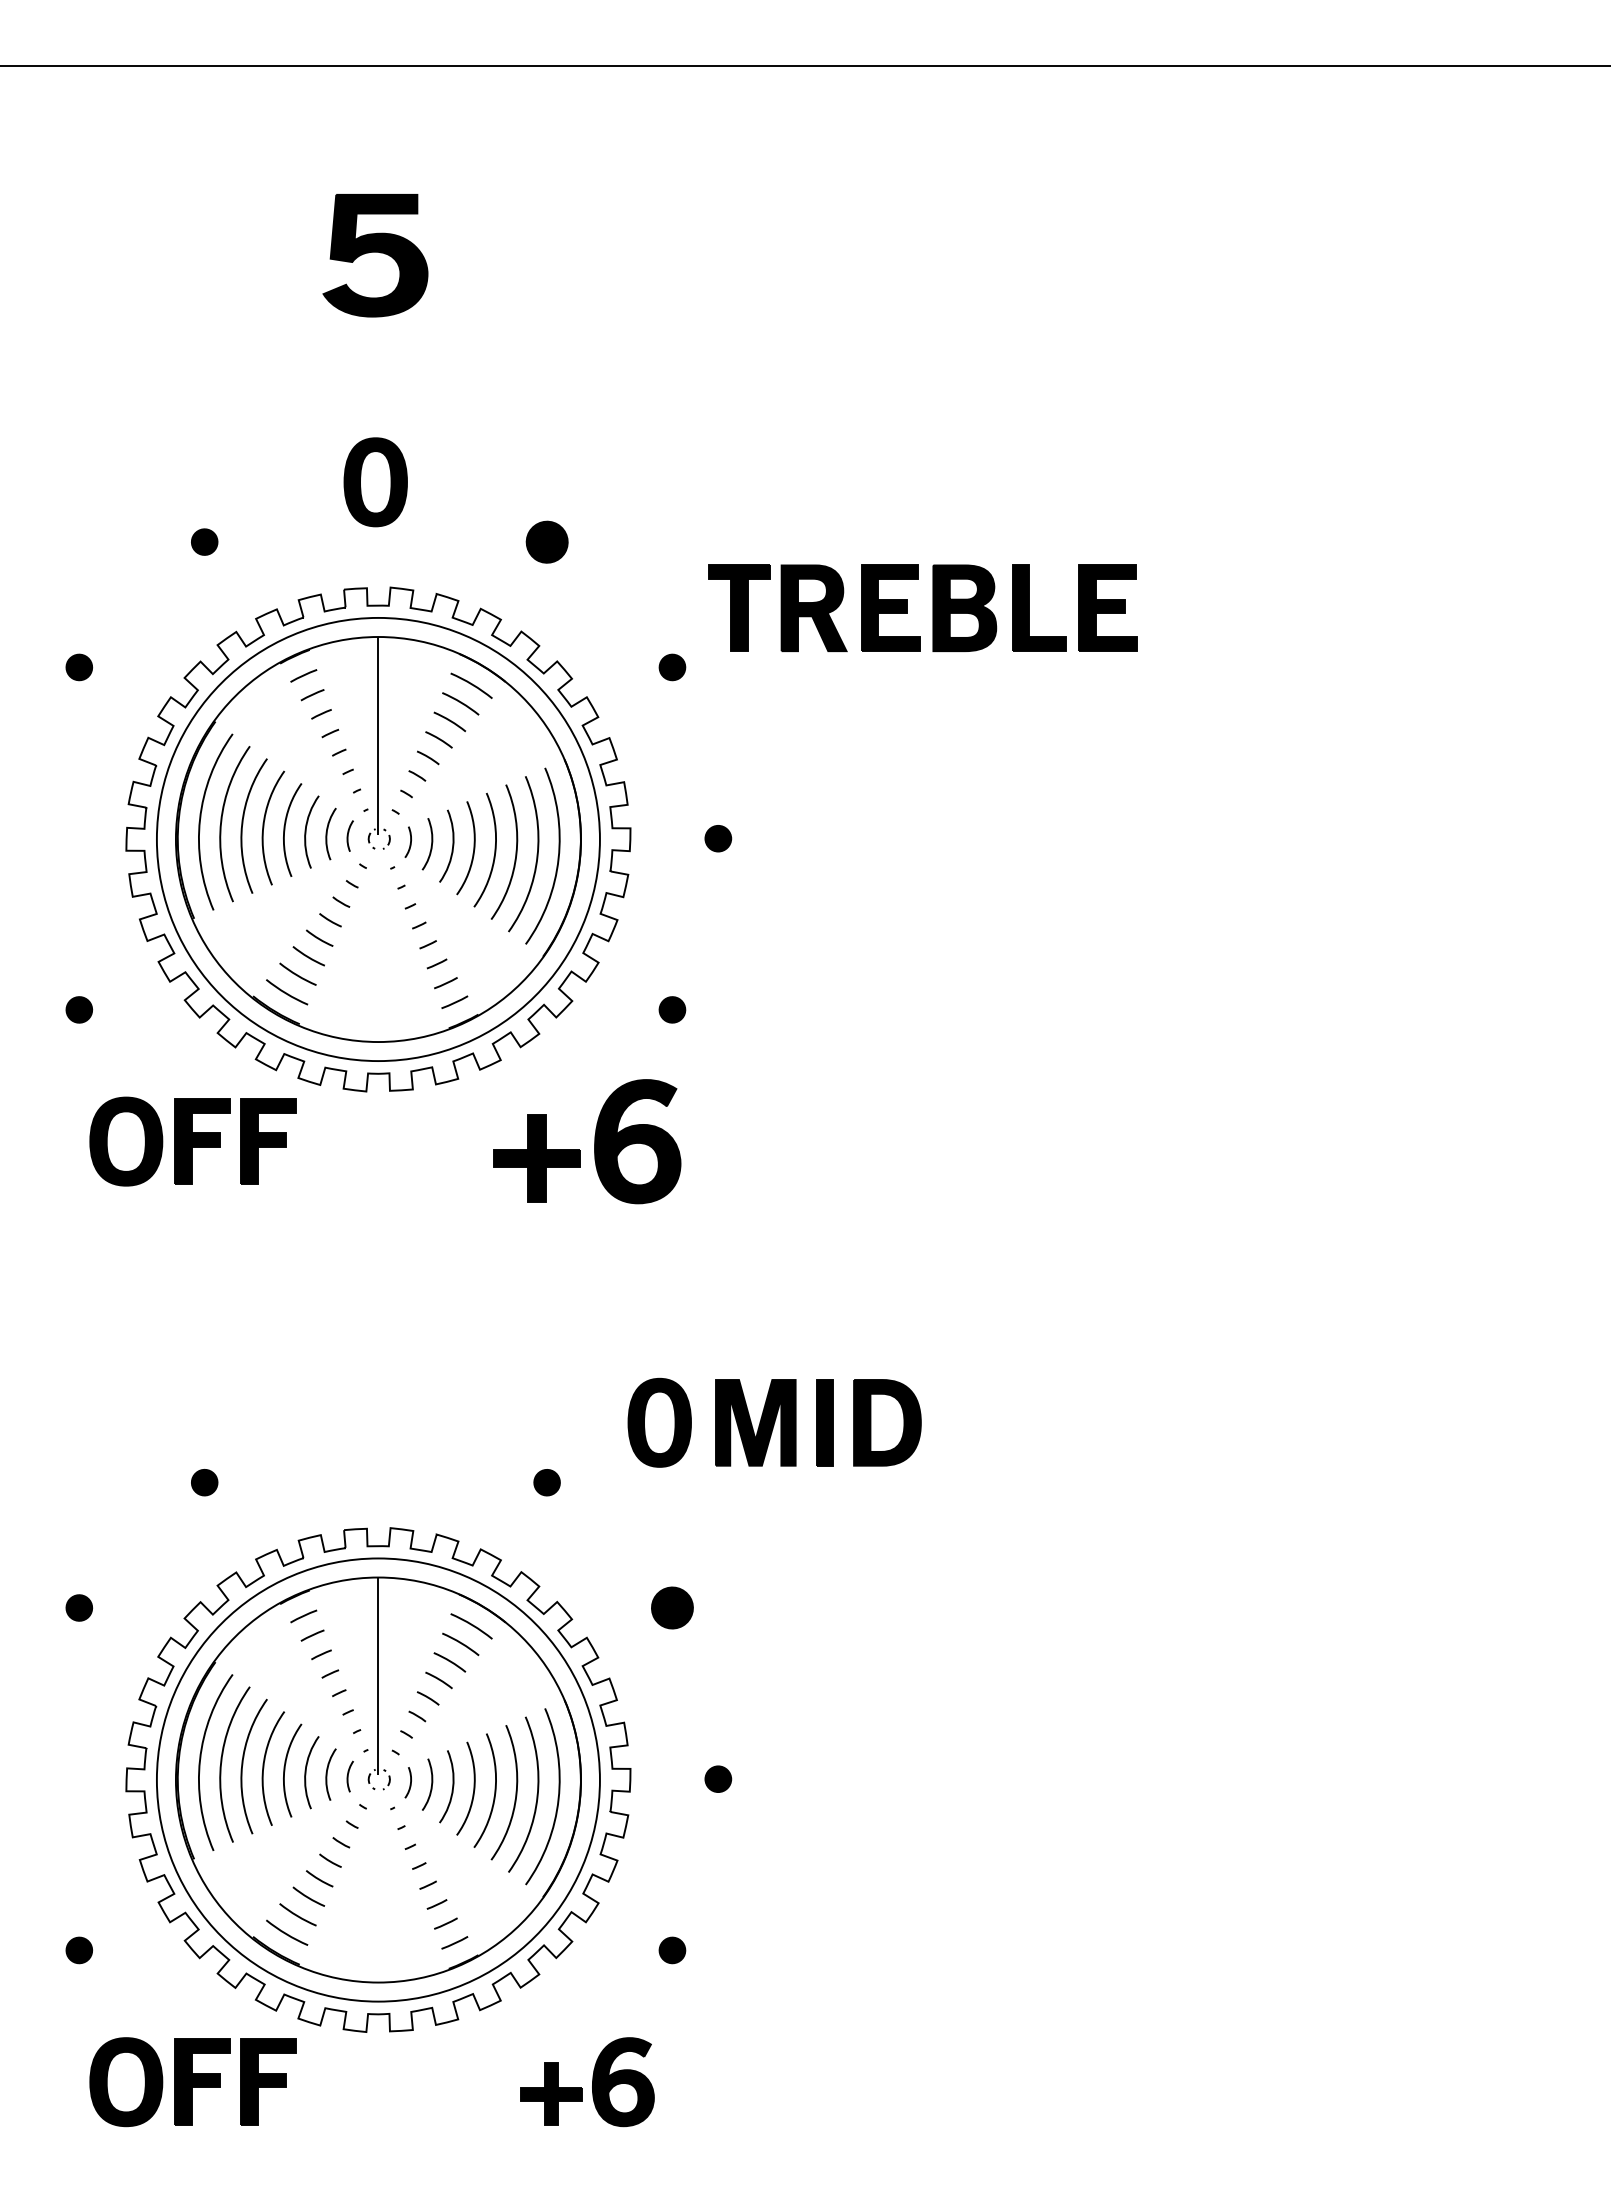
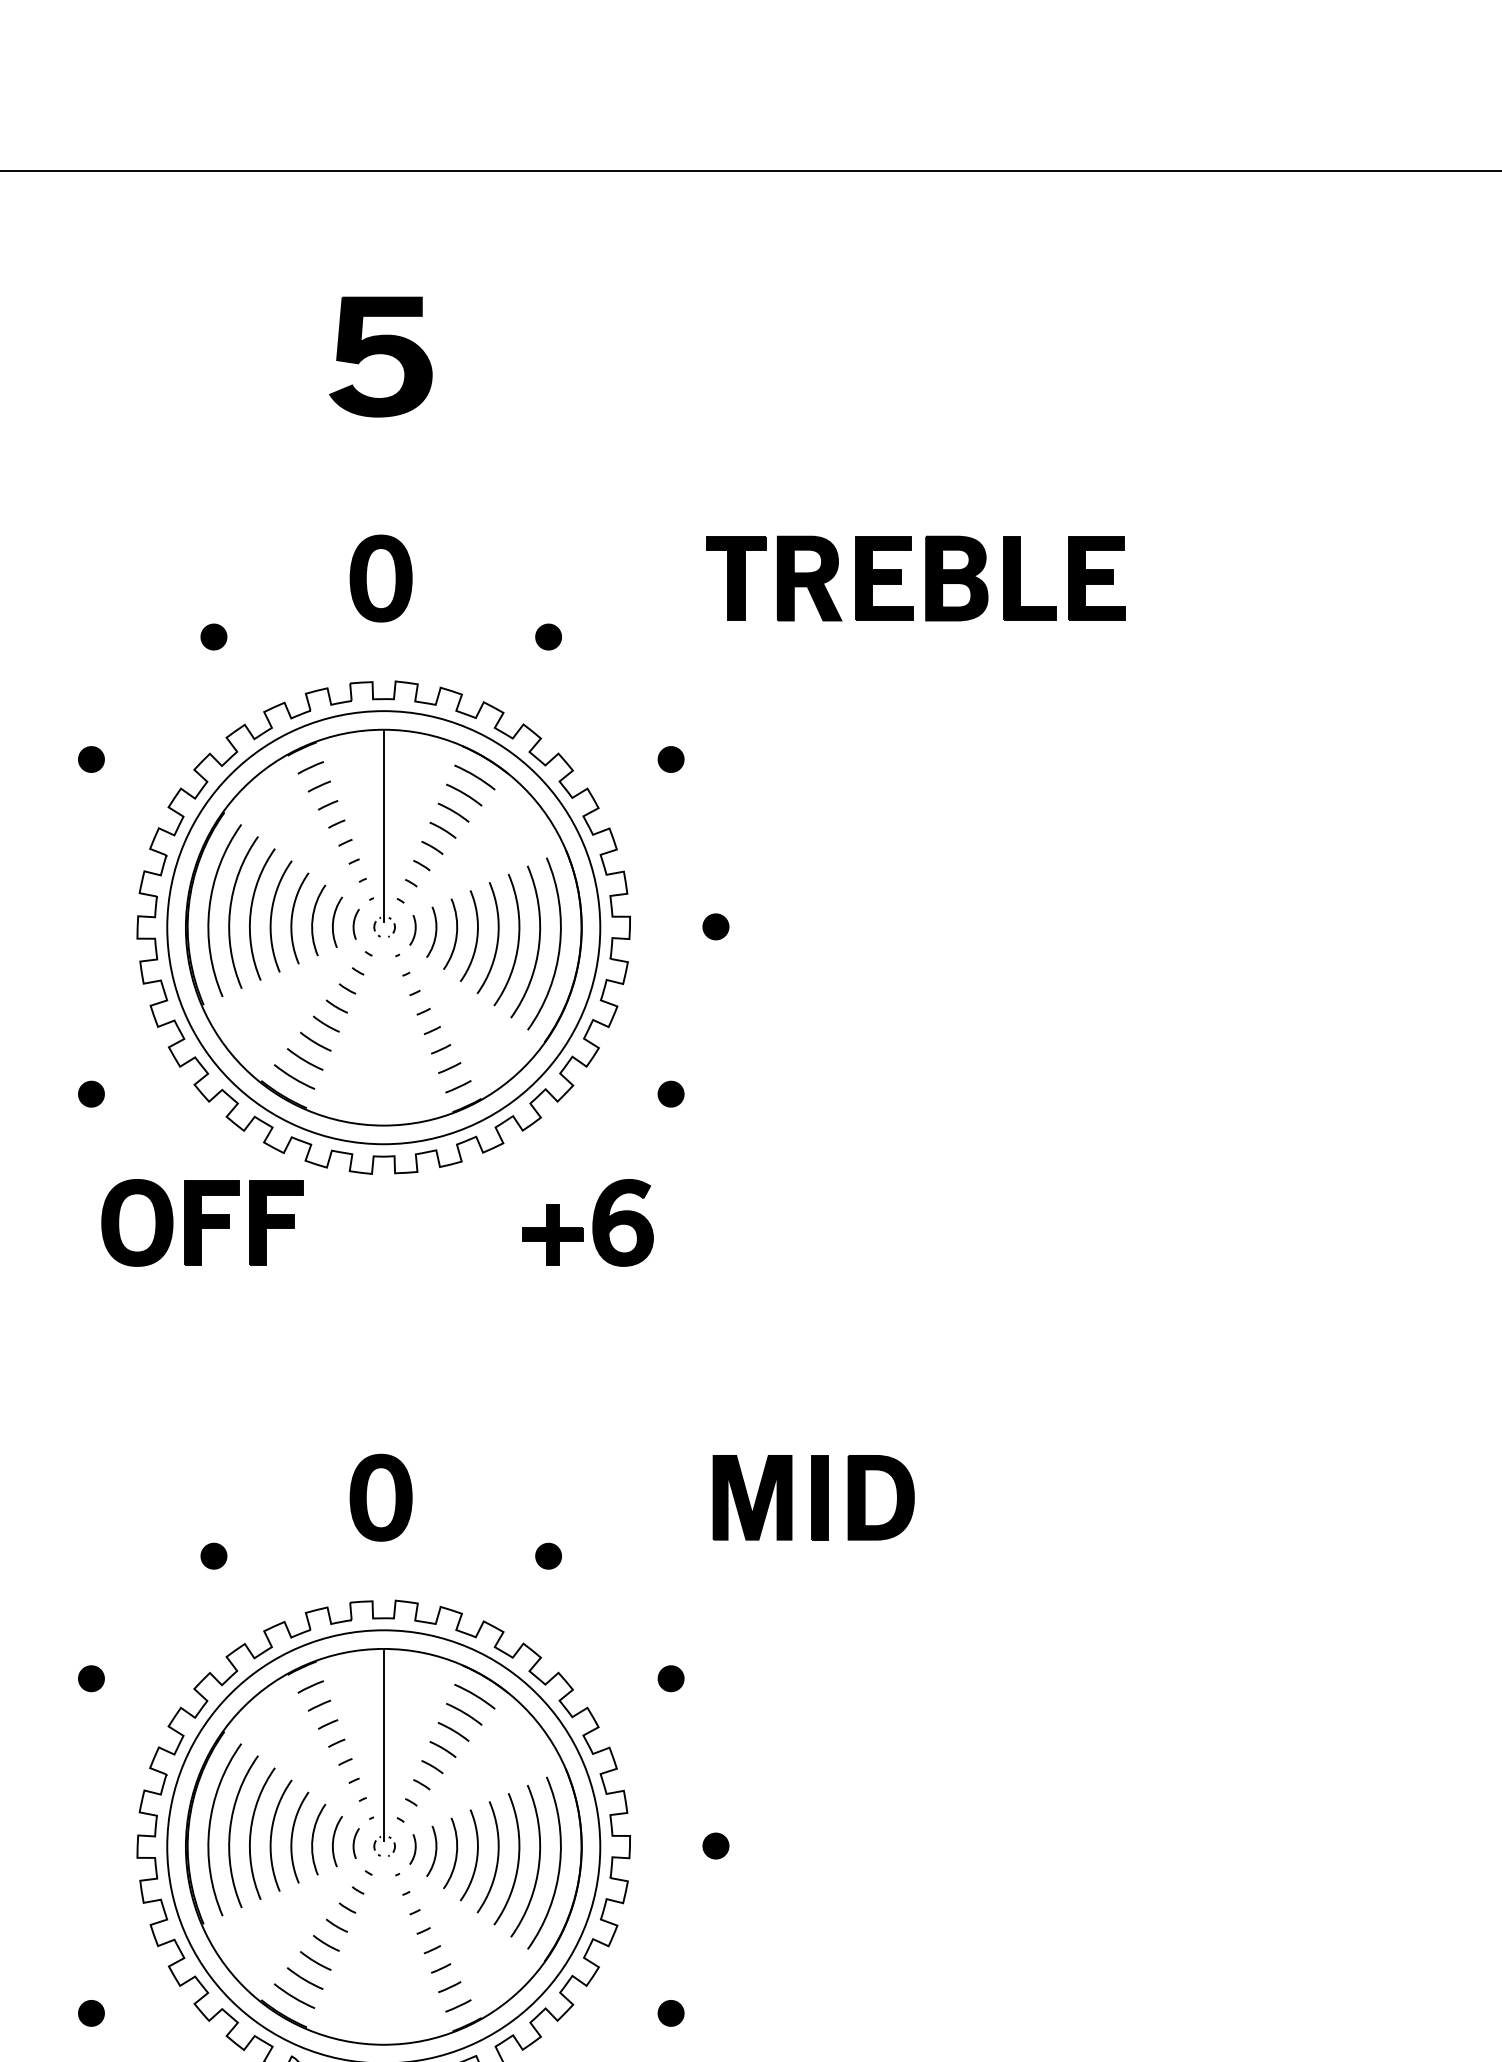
part: (546, 541) -> (548, 636), size x0.62
part: (932, 607) -> (925, 577), moved
part: (587, 1141) -> (588, 1222), size x0.71
part: (659, 1422) -> (380, 1497), moved
part: (672, 1607) -> (671, 1678), size x0.62

